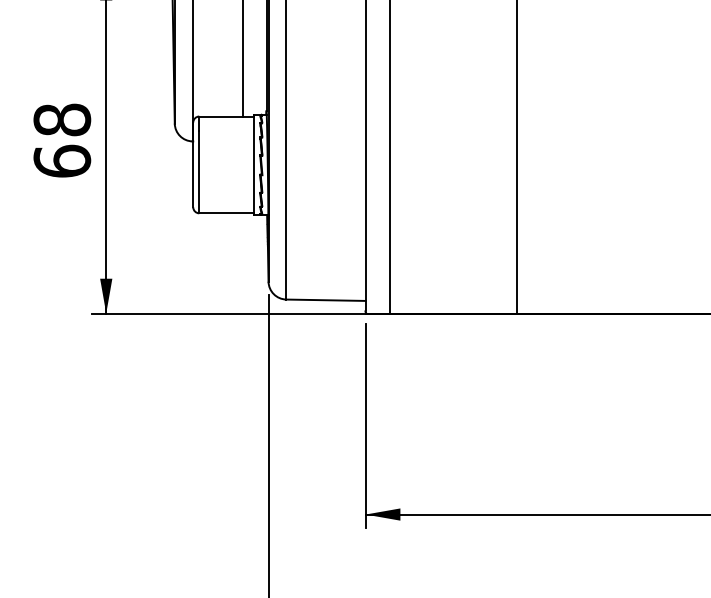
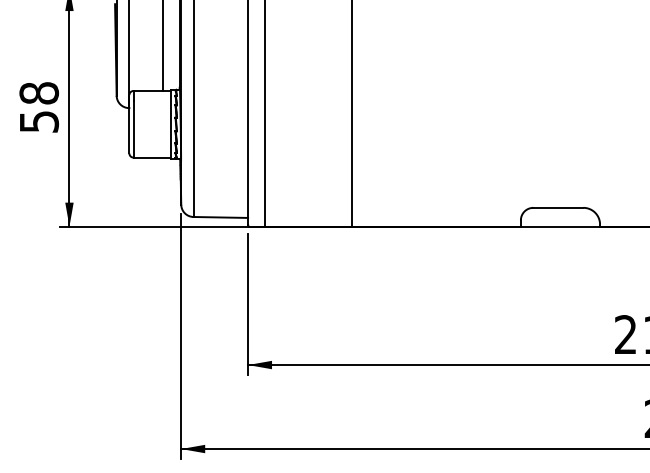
text: (62, 160) -> (39, 121), 68 -> 58

